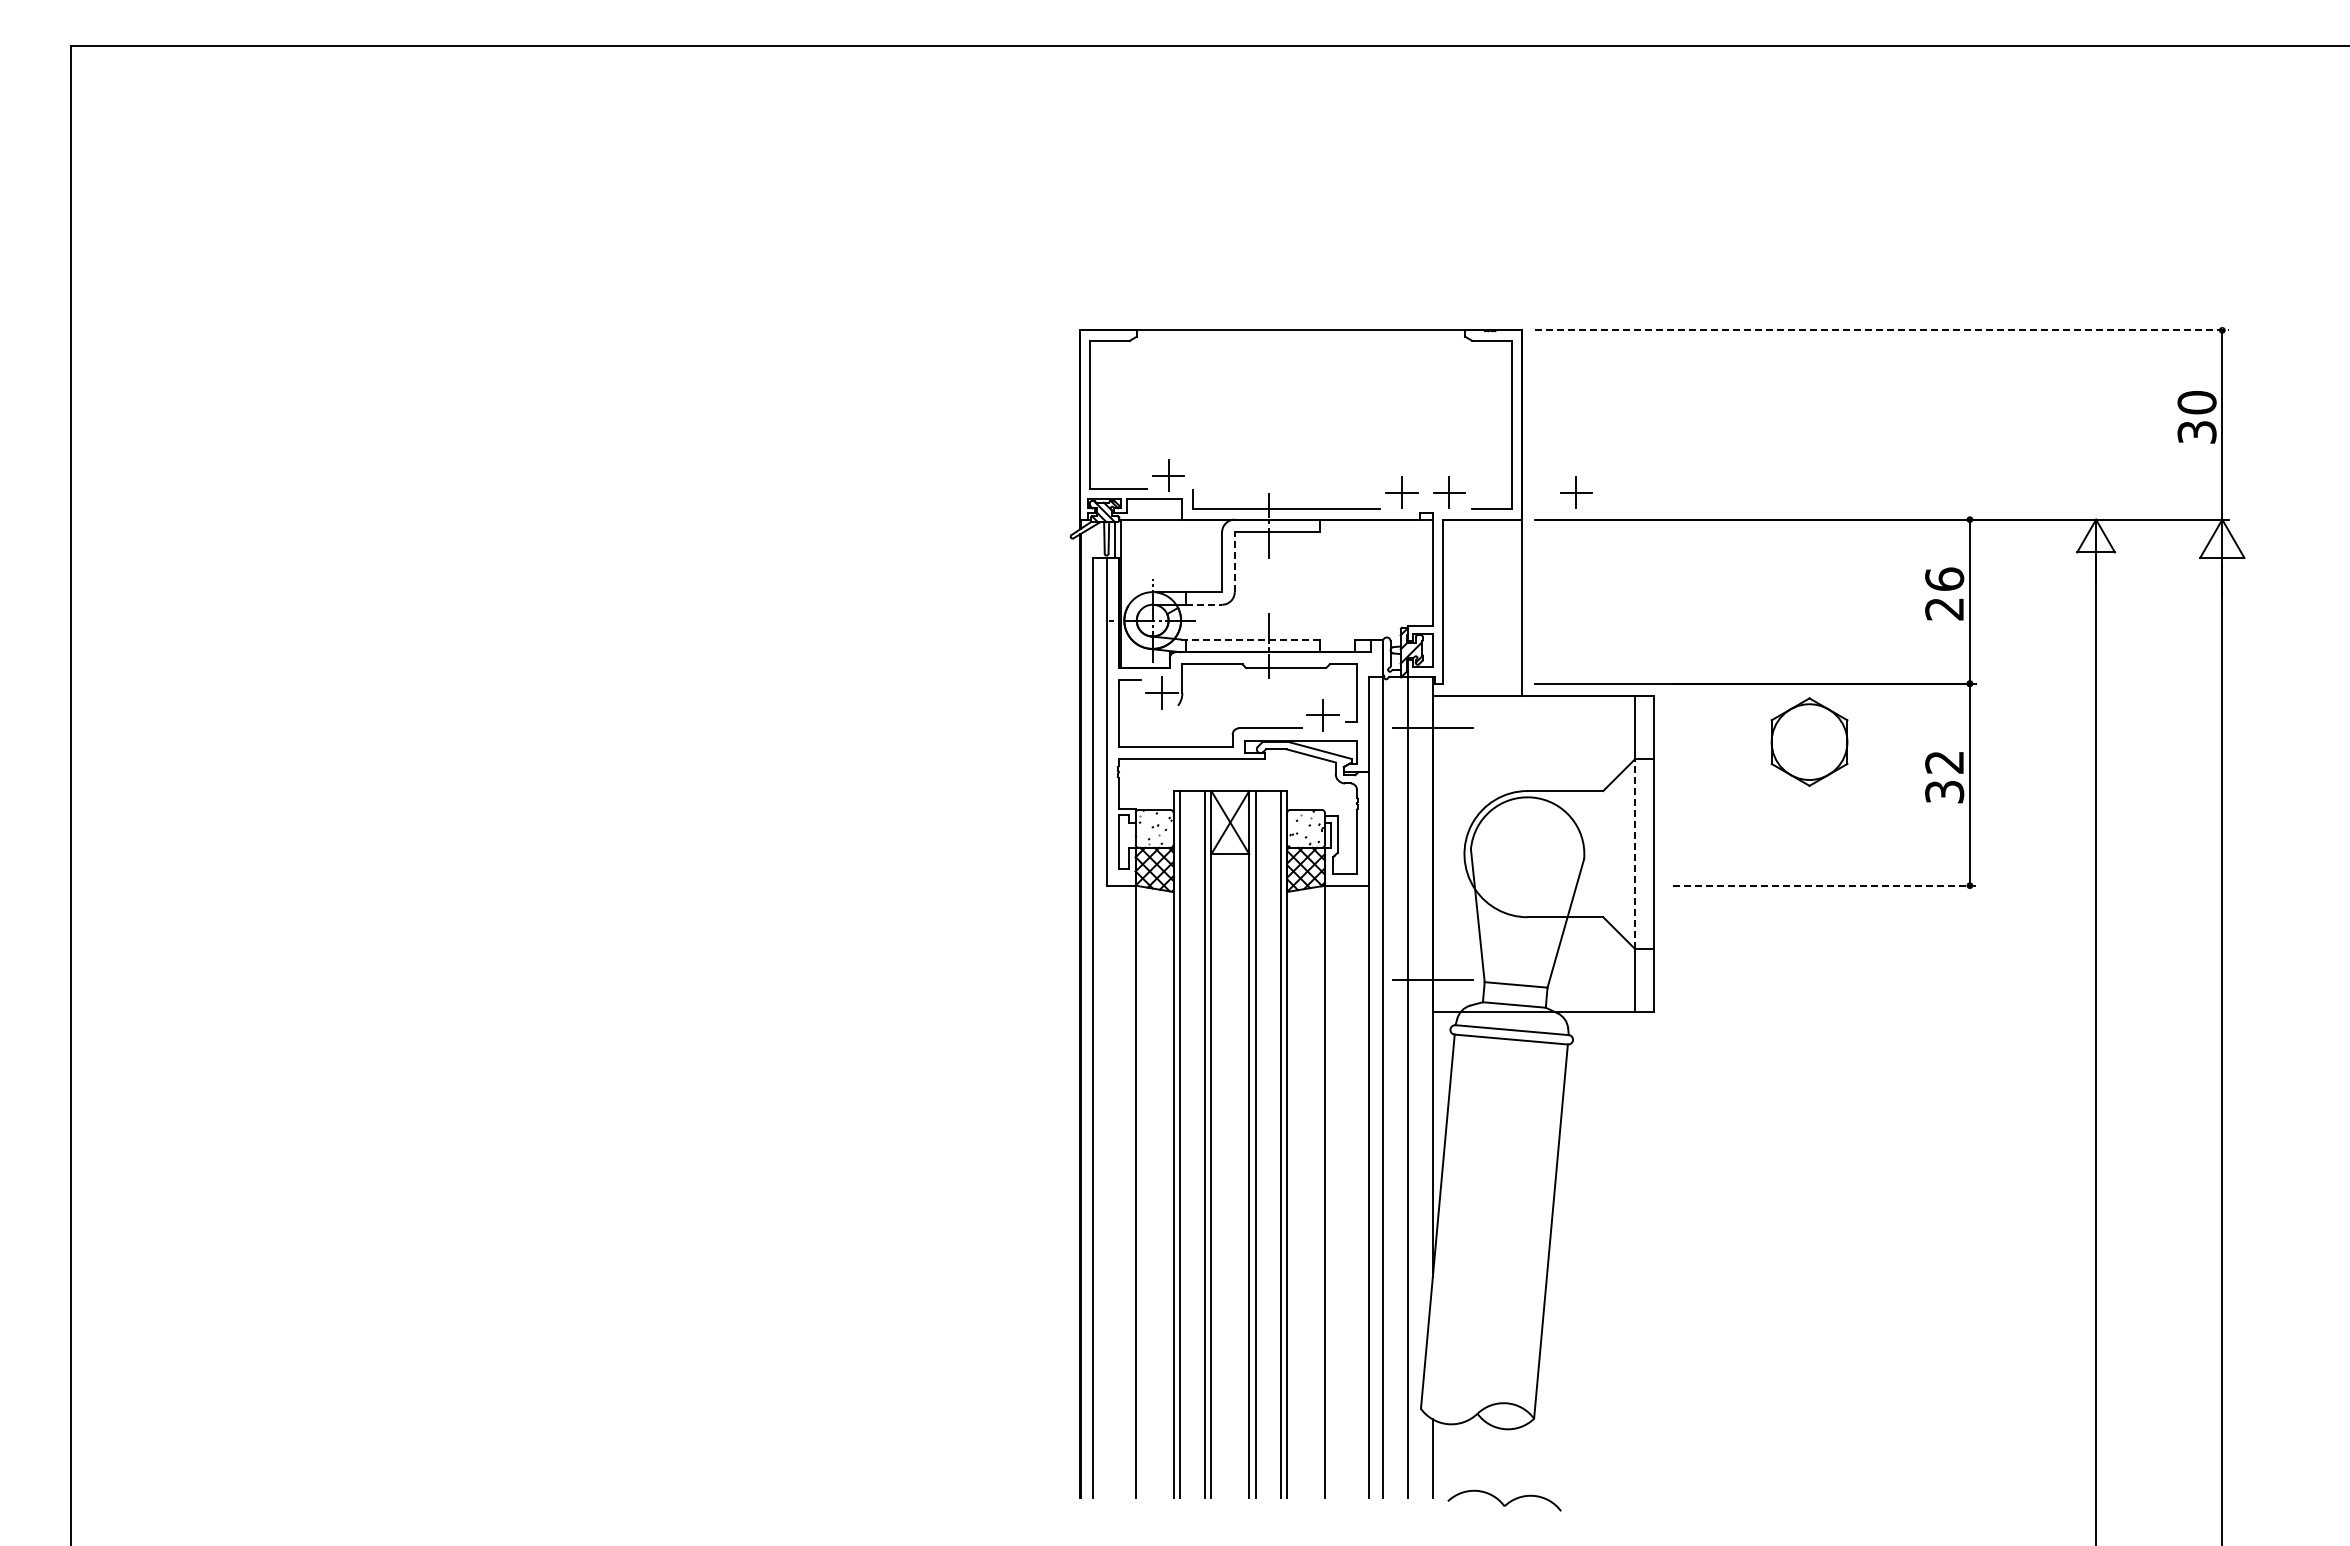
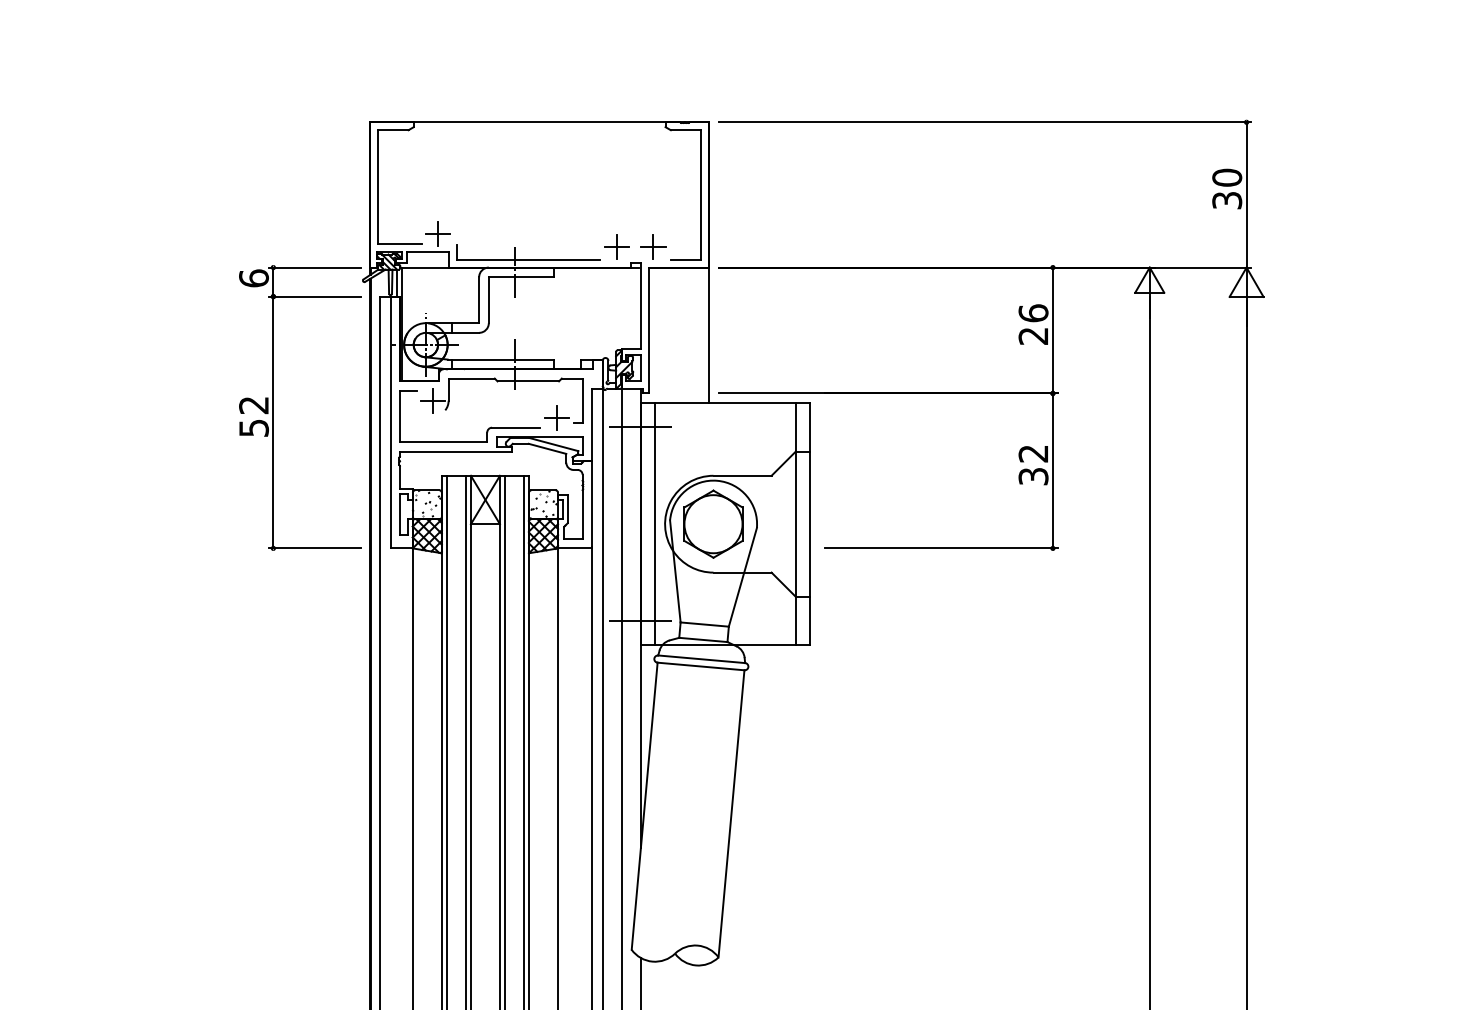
line: (1882, 330) -> (985, 122), dashed -> solid
part: (1576, 492) -> (751, 246), removed
line: (1234, 562) -> (488, 300), dashed -> solid
line: (1204, 604) -> (465, 332), dashed -> solid
line: (1251, 639) -> (501, 359), dashed -> solid
part: (954, 702) -> (273, 407), added
part: (1809, 741) -> (713, 523), moved
line: (1451, 853) -> (655, 523), added
line: (1634, 854) -> (795, 524), dashed -> solid
line: (1824, 885) -> (941, 548), dashed -> solid

